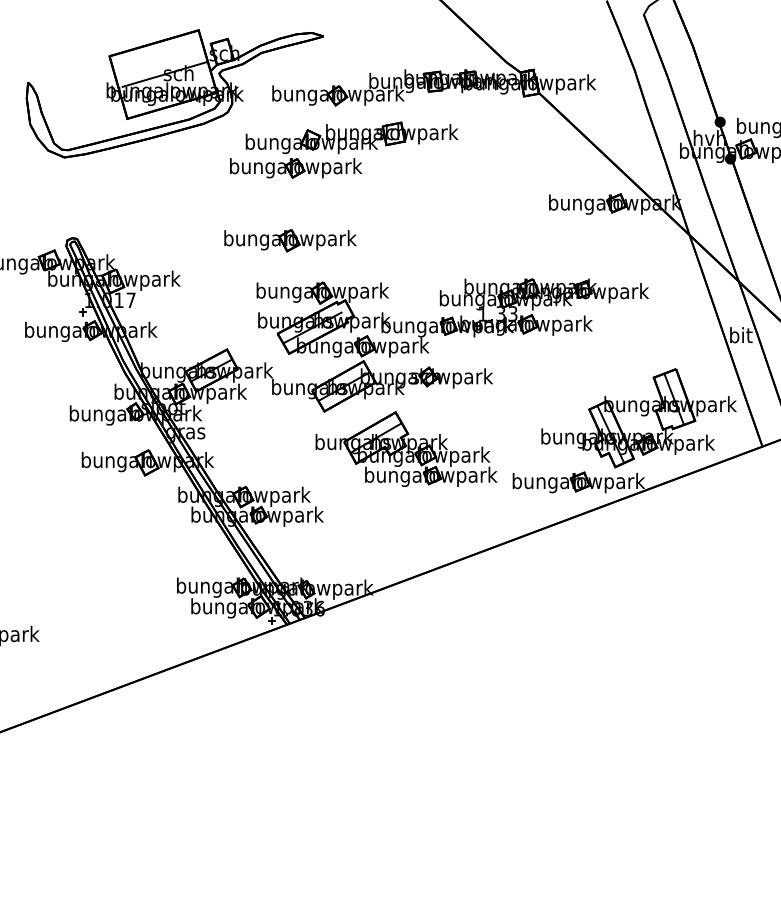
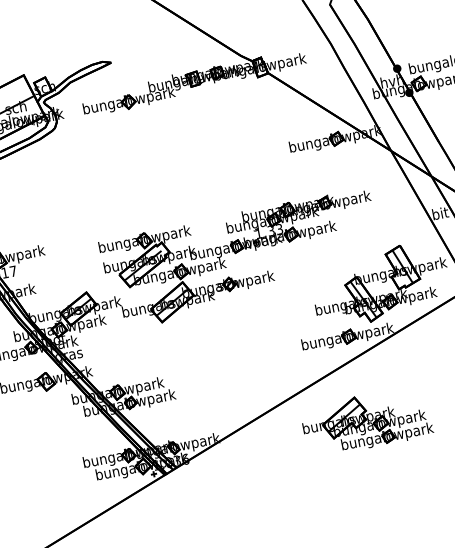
part: (344, 149) -> (140, 138), removed
part: (290, 240) -> (115, 208), removed
part: (406, 448) -> (366, 421), moved

